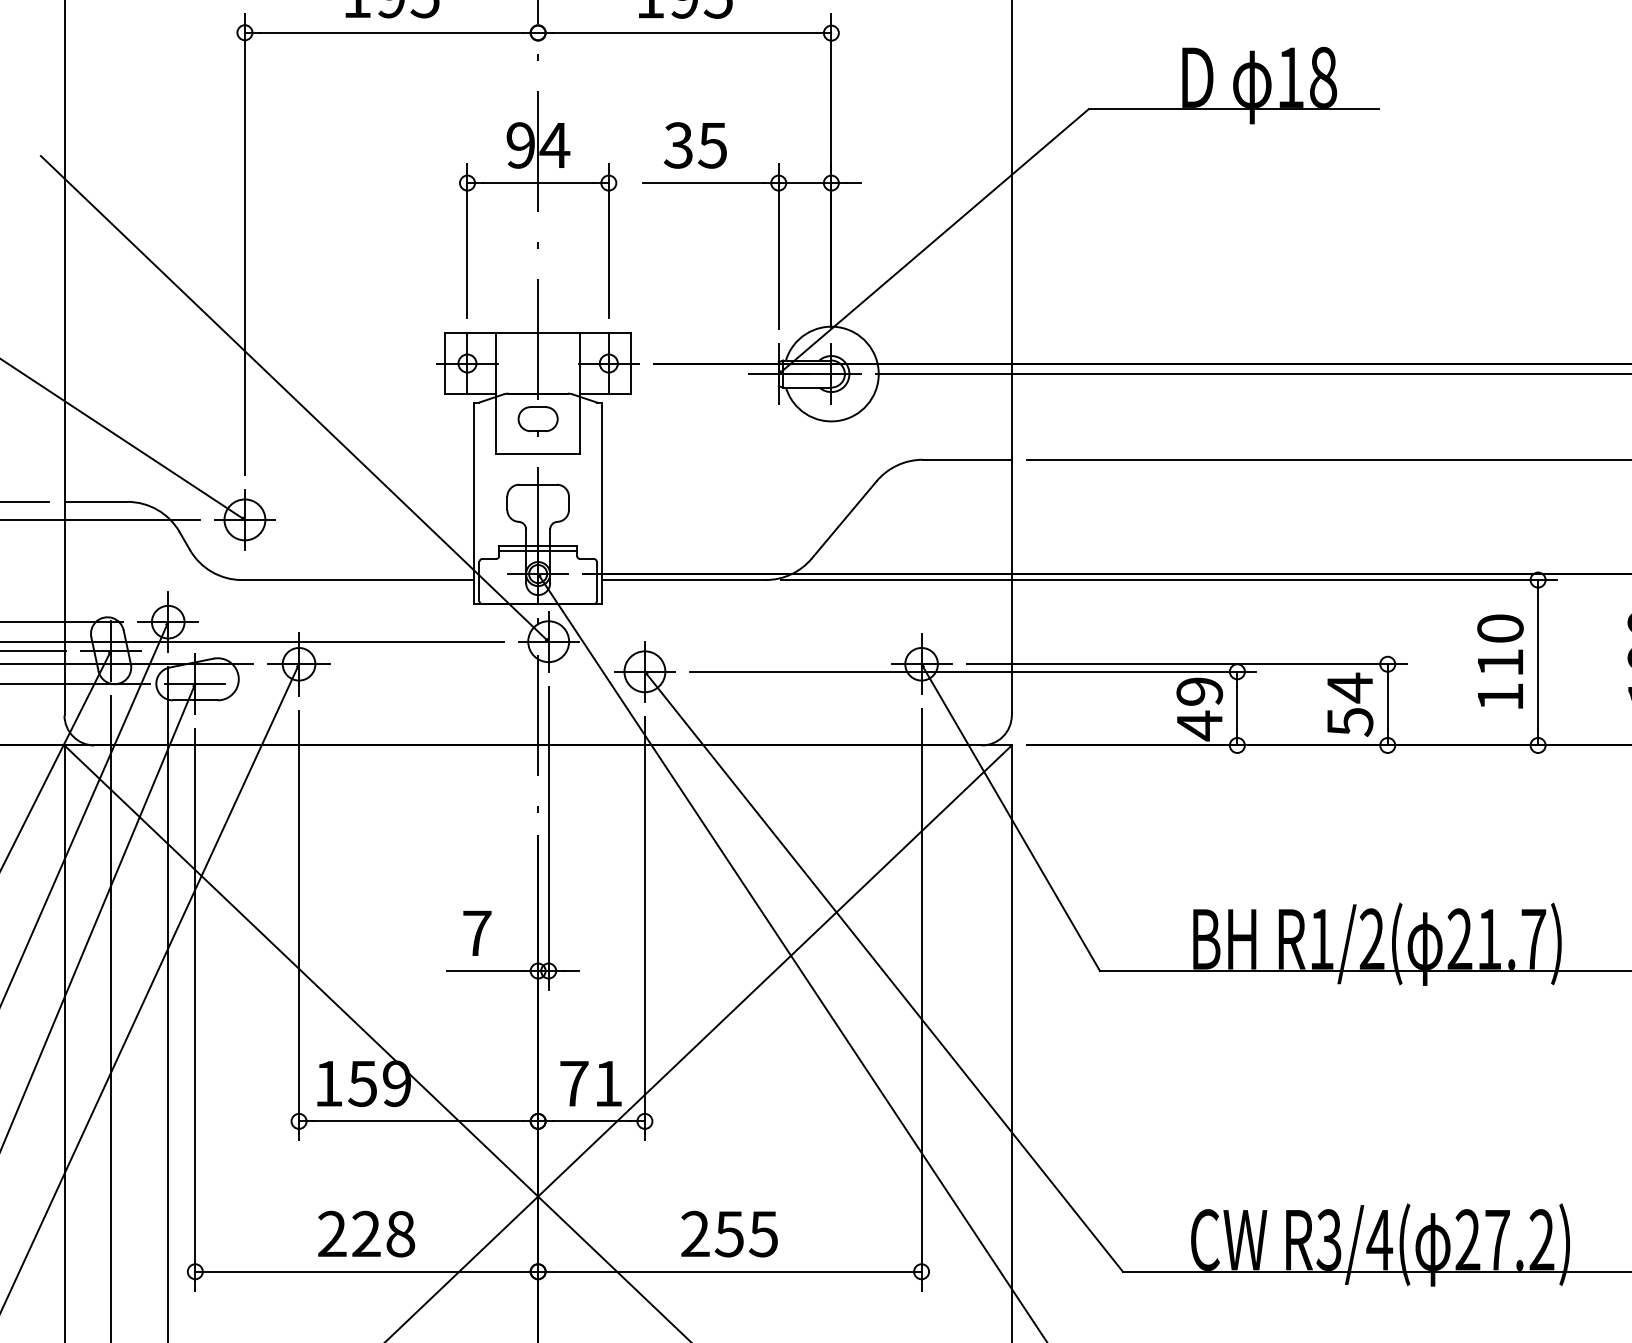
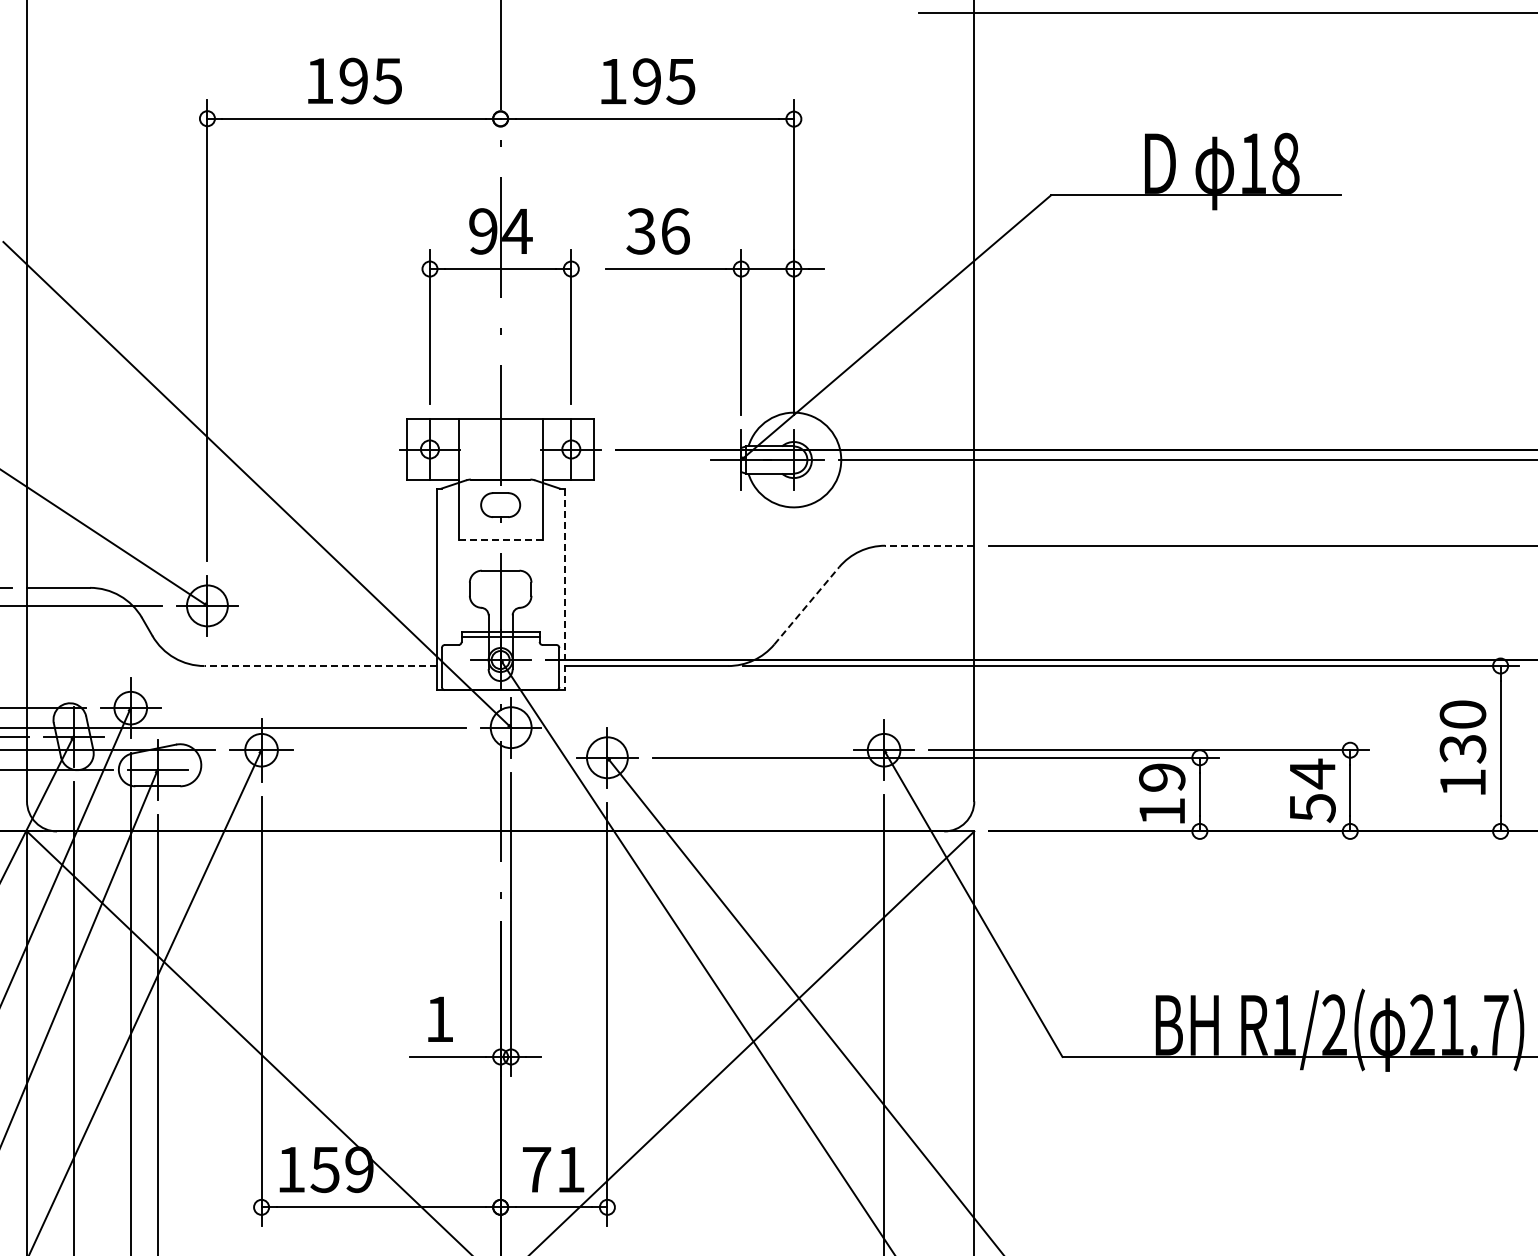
text: (712, 145) -> (675, 231), 35 -> 36
line: (537, 453) -> (500, 539), solid -> dashed
line: (967, 459) -> (930, 545), solid -> dashed
line: (602, 503) -> (565, 589), solid -> dashed
line: (844, 519) -> (807, 605), solid -> dashed
line: (357, 580) -> (320, 666), solid -> dashed
text: (1500, 663) -> (1463, 749), 110 -> 130
text: (1199, 725) -> (1162, 811), 49 -> 19
text: (477, 932) -> (440, 1018), 7 -> 1

